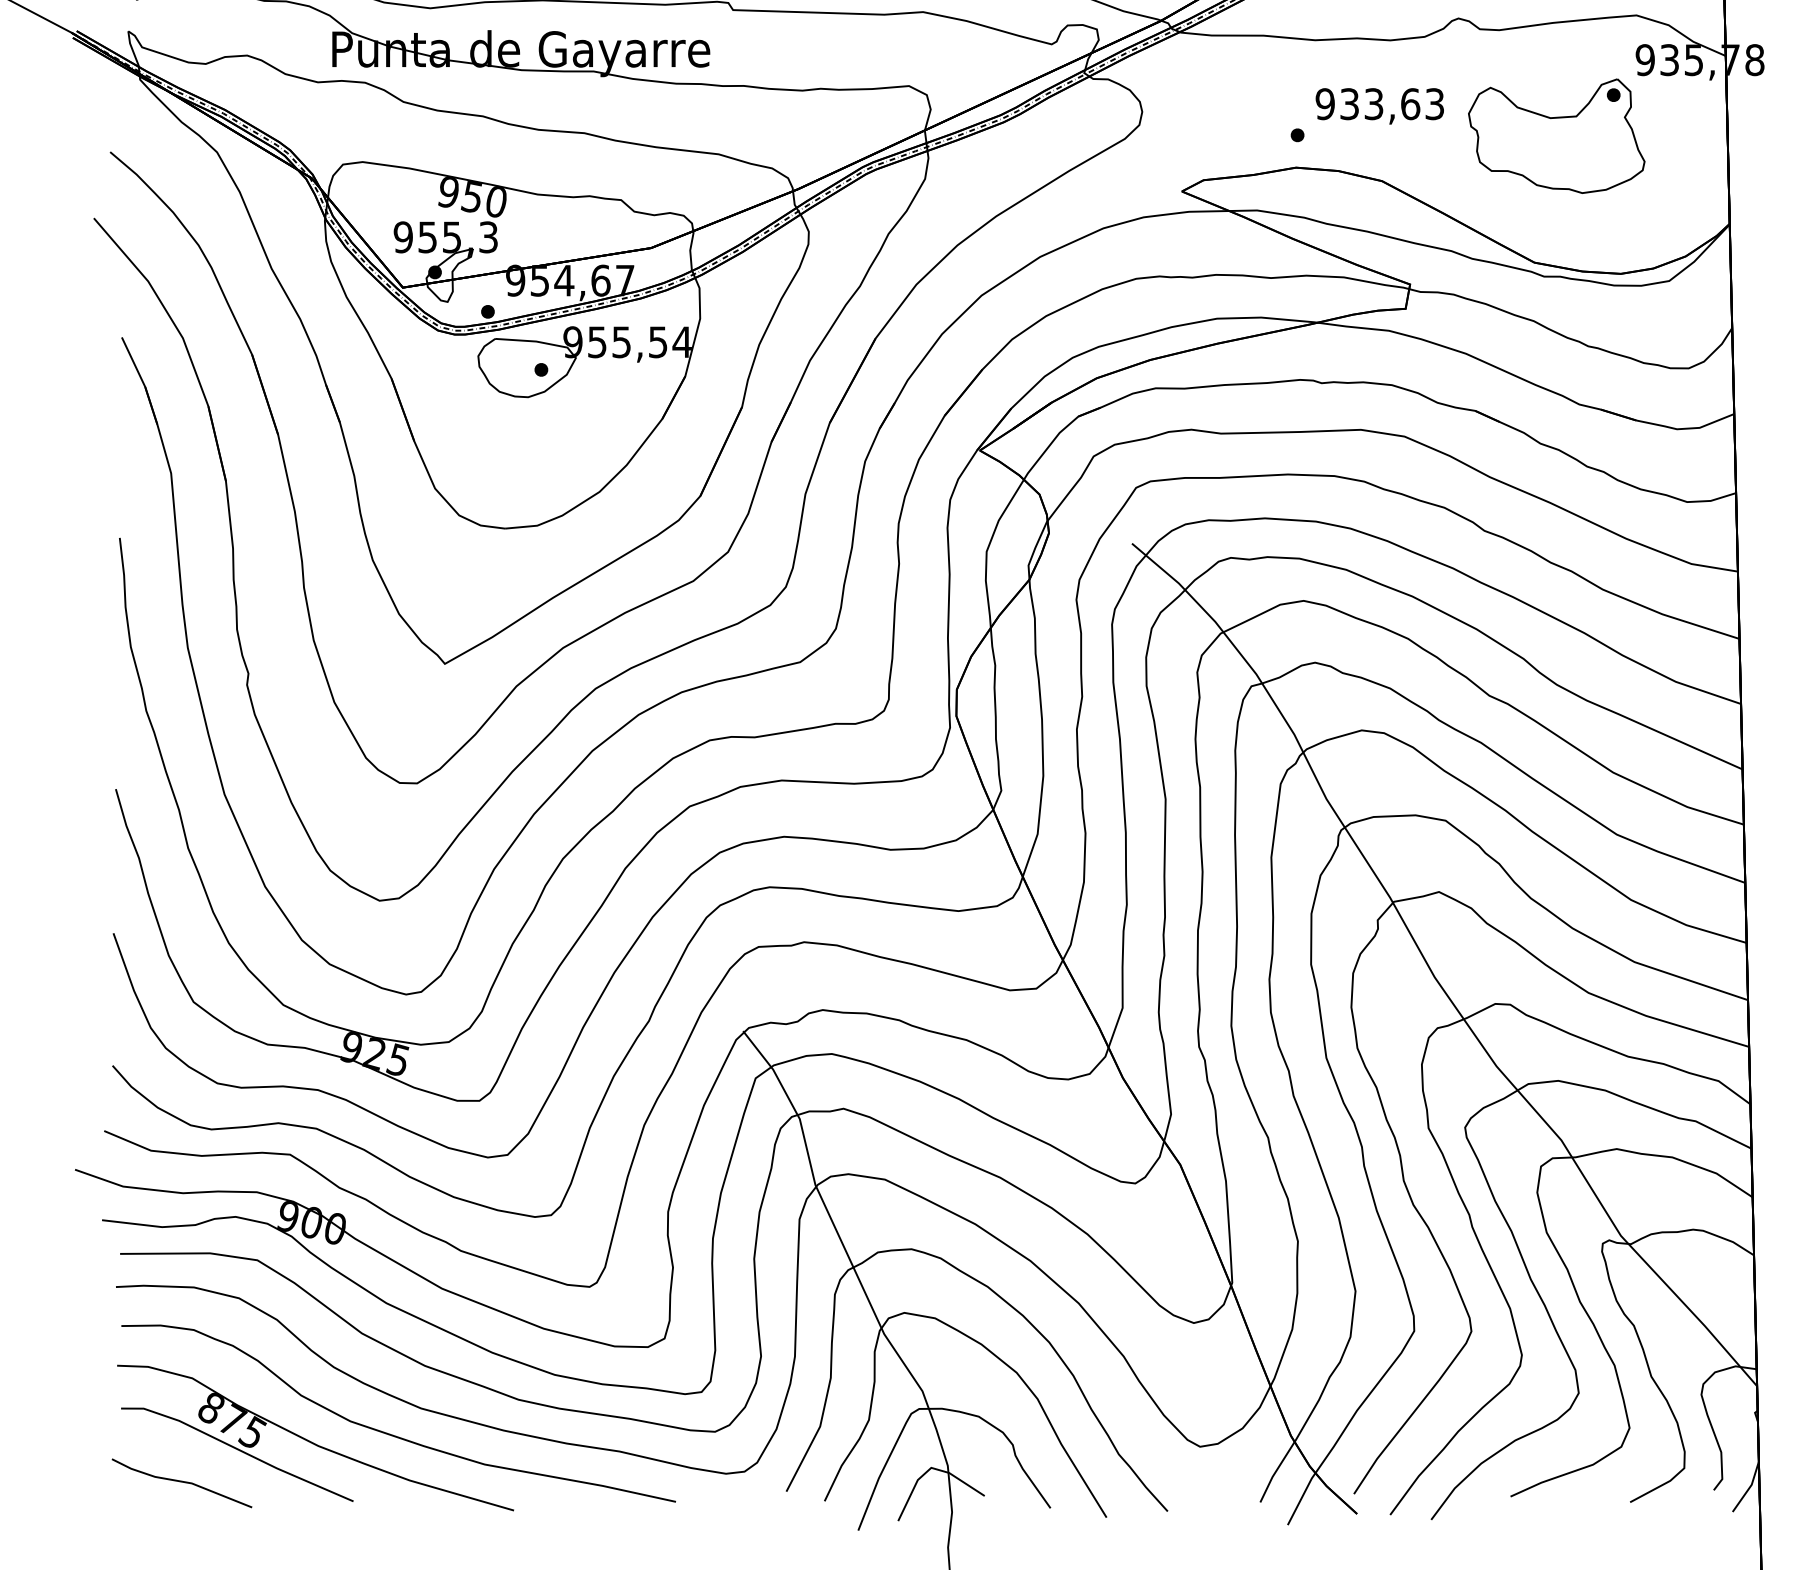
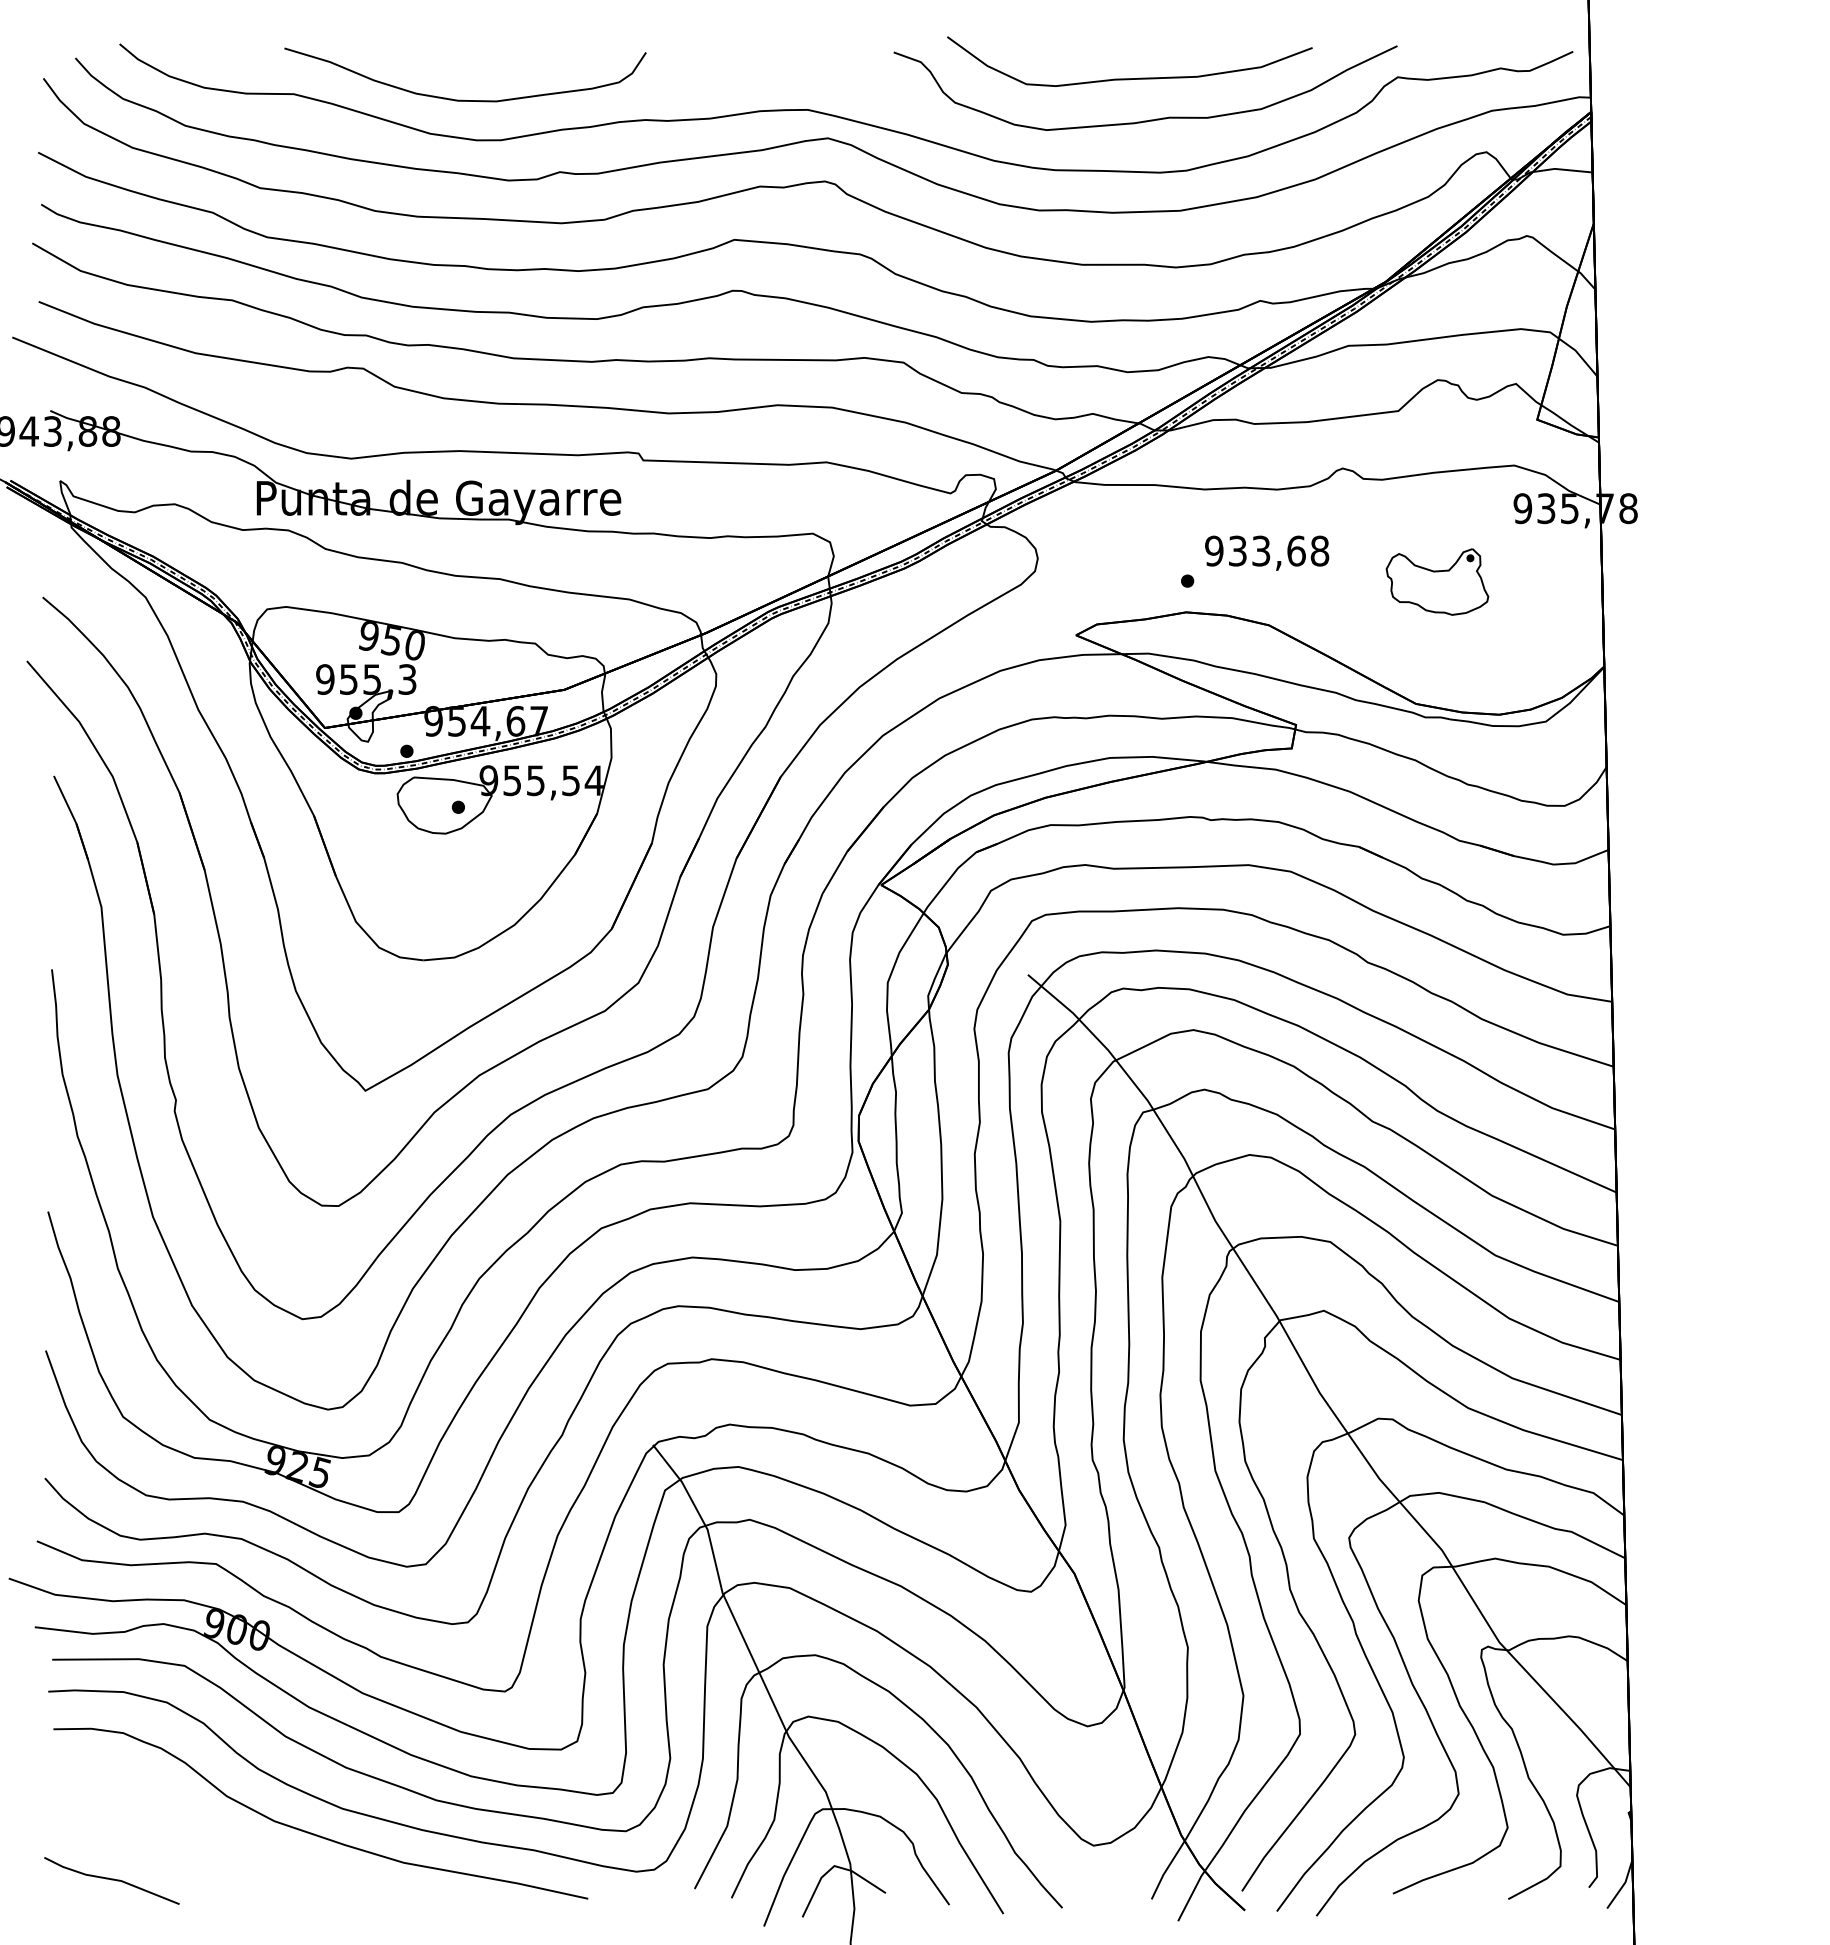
text: (1434, 103) -> (1319, 550), 933,63 -> 933,68
part: (1556, 135) -> (1437, 581), size x0.6
part: (315, 1437) -> (240, 1836), removed

